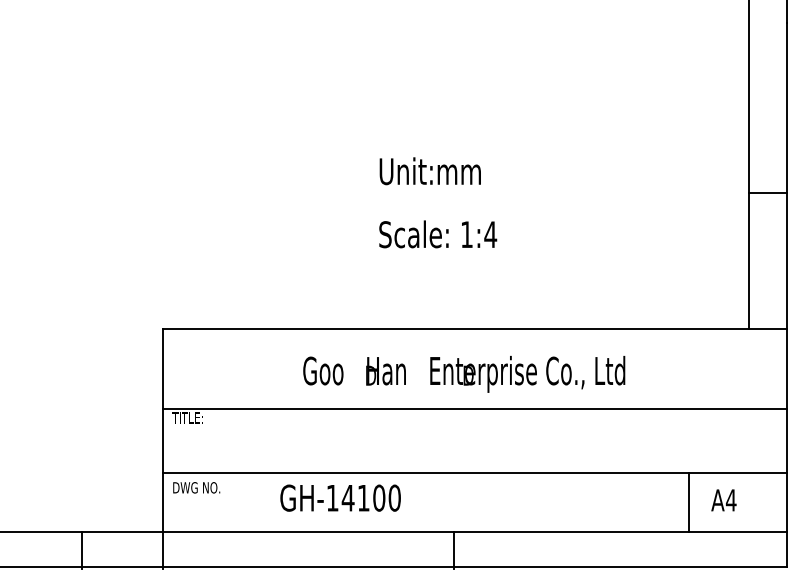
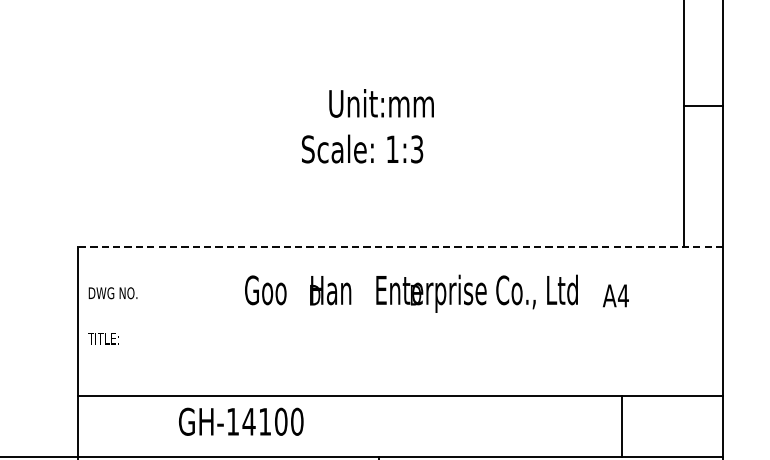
text: (429, 171) -> (380, 103), moved
text: (490, 234) -> (416, 149), 1:4 -> 1:3
line: (474, 329) -> (400, 247), solid -> dashed
text: (464, 374) -> (411, 293), moved
line: (474, 409) -> (400, 330), removed
text: (196, 487) -> (112, 292), moved
text: (340, 497) -> (241, 421), moved
text: (723, 500) -> (615, 296), moved

